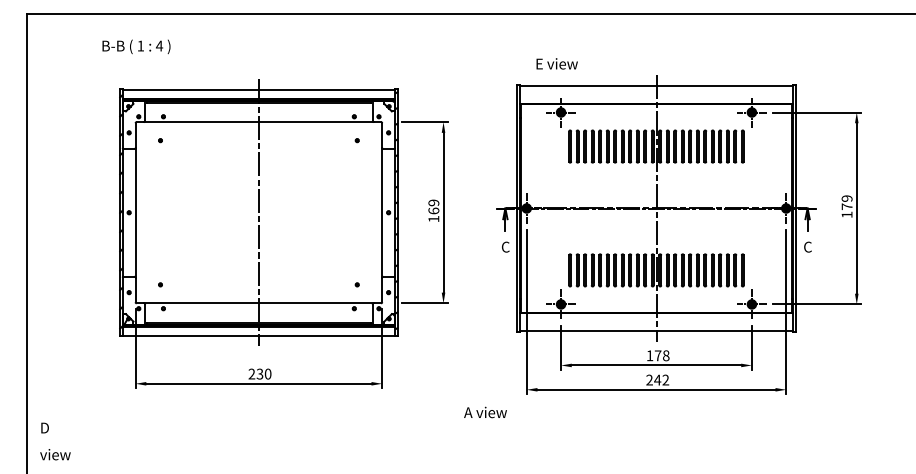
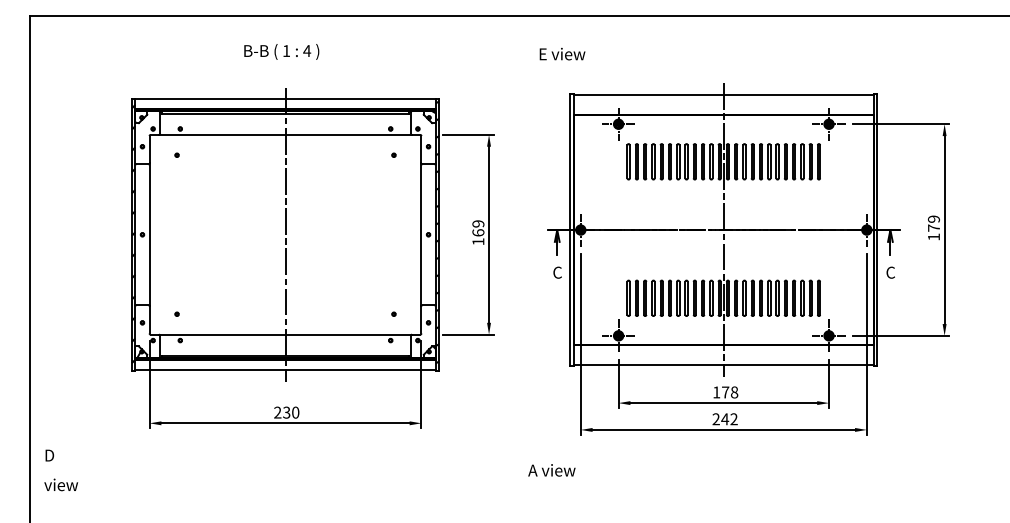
text: (136, 46) -> (281, 51), moved
text: (556, 63) -> (561, 53), moved
text: (485, 412) -> (551, 470), moved
text: (55, 441) -> (61, 470), moved

